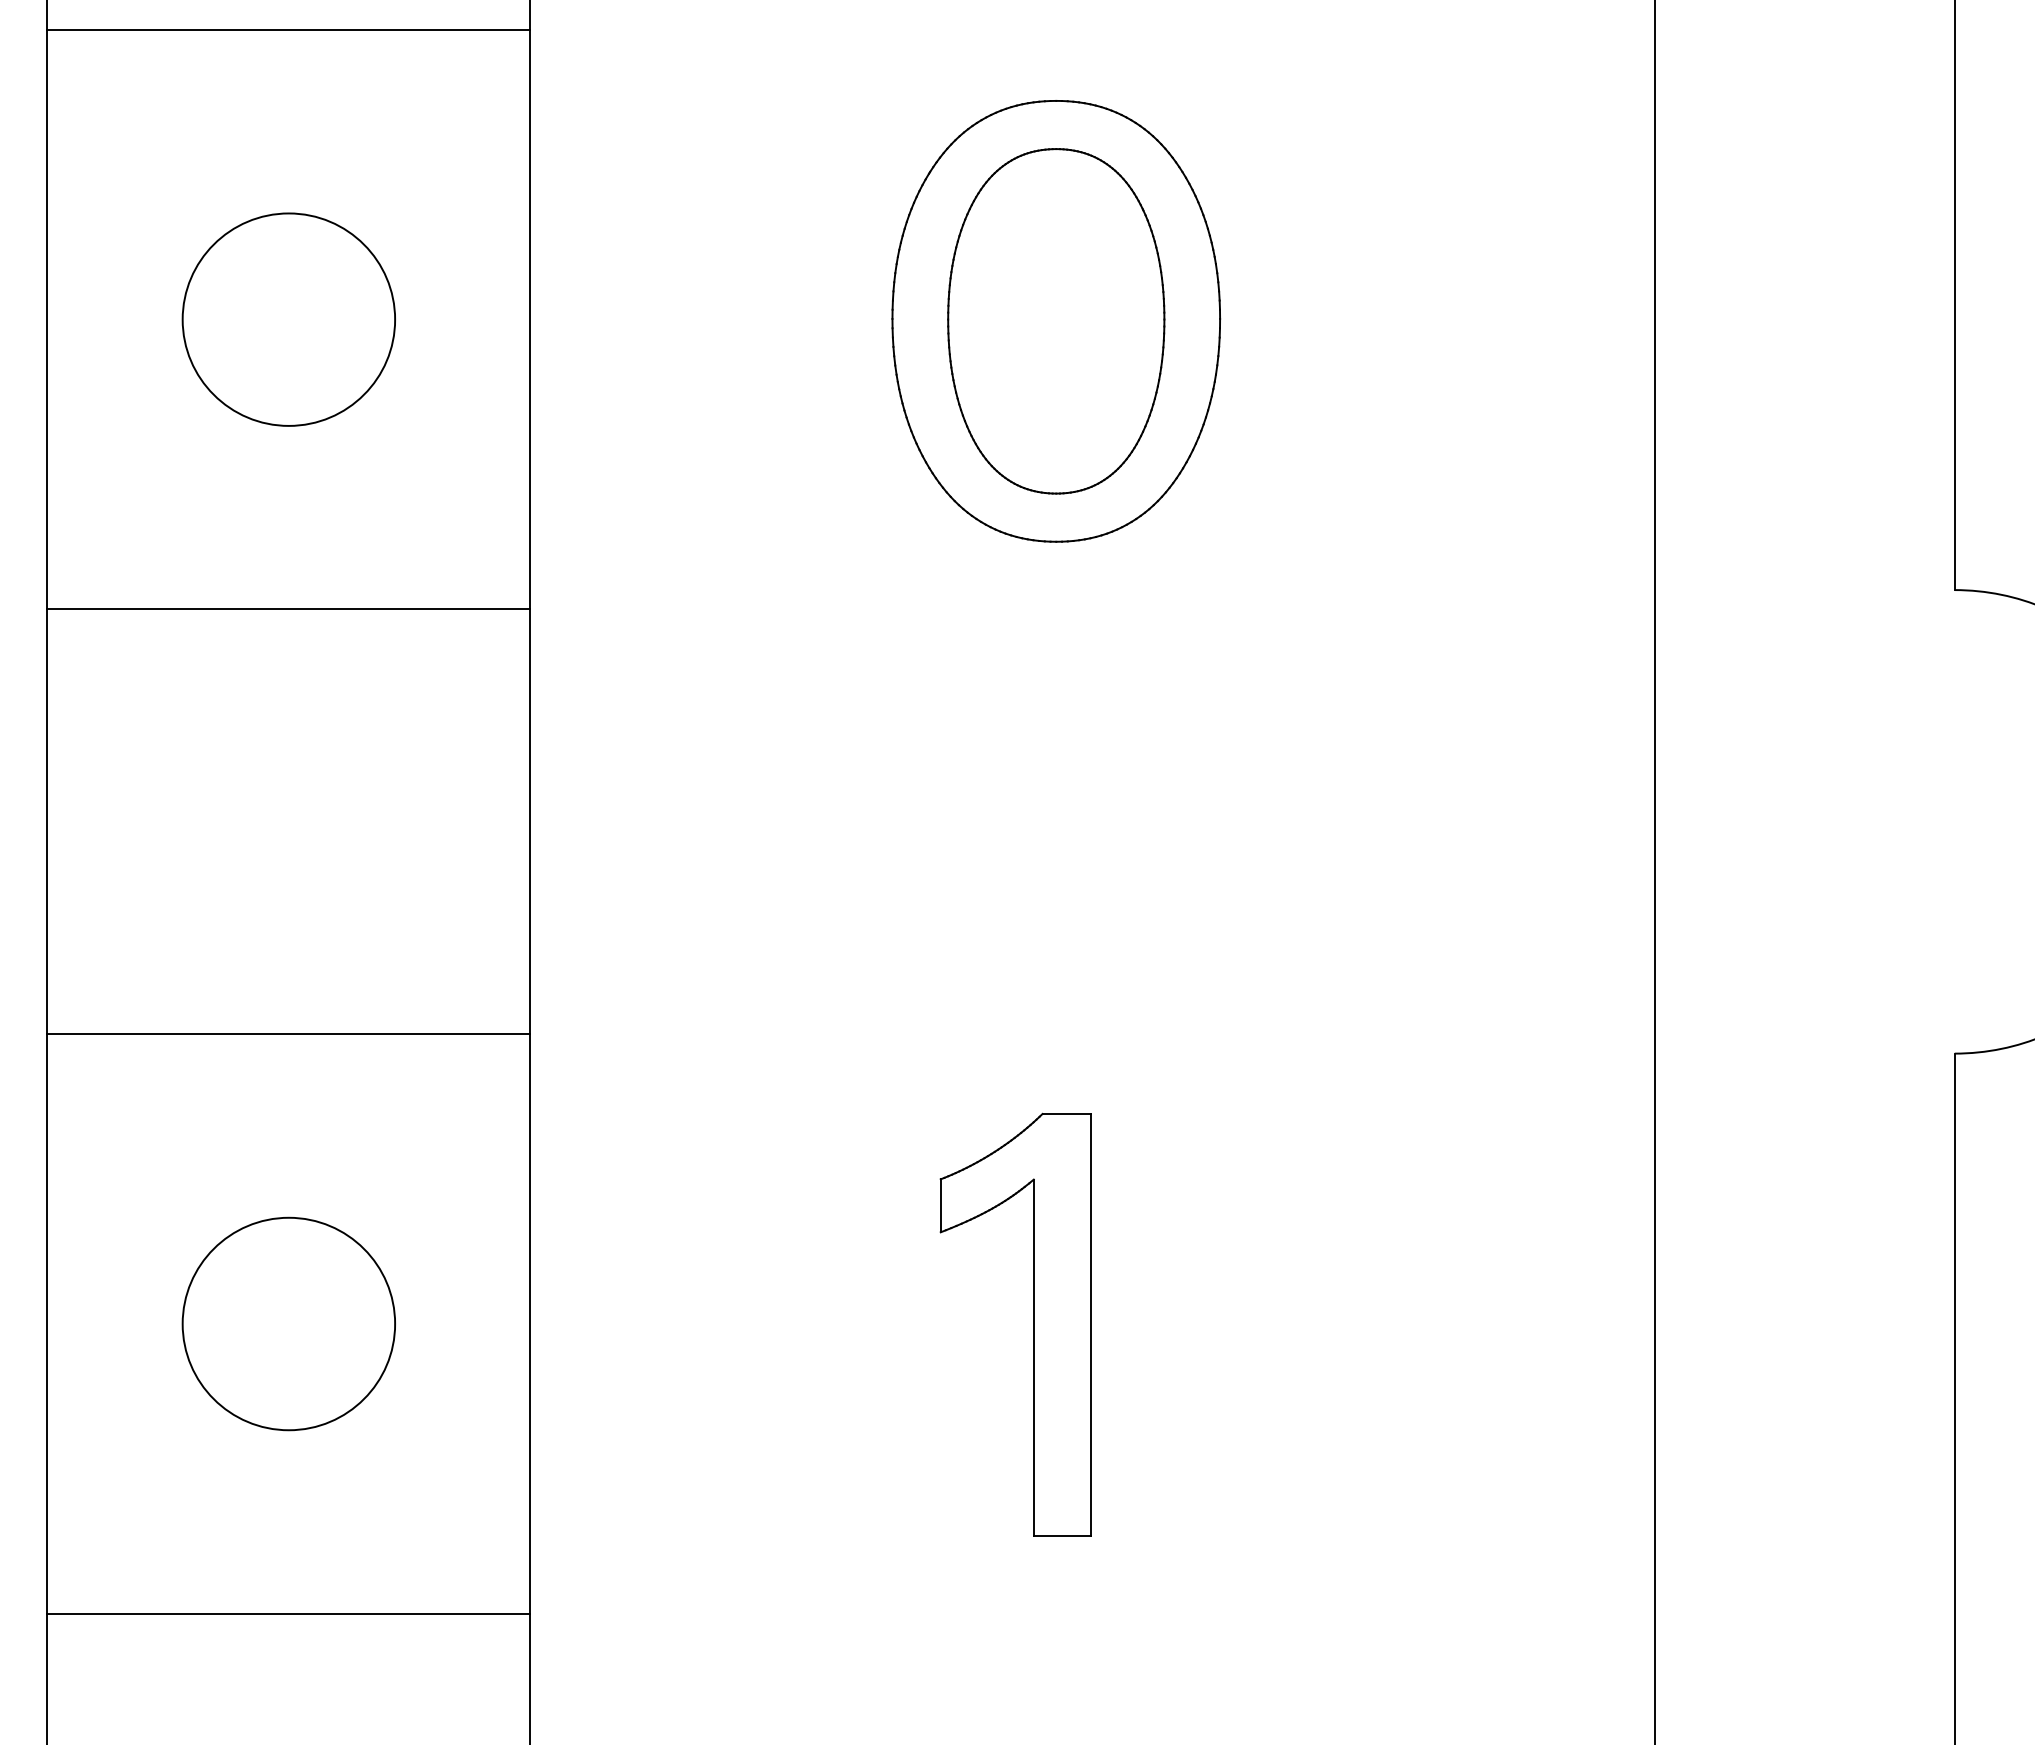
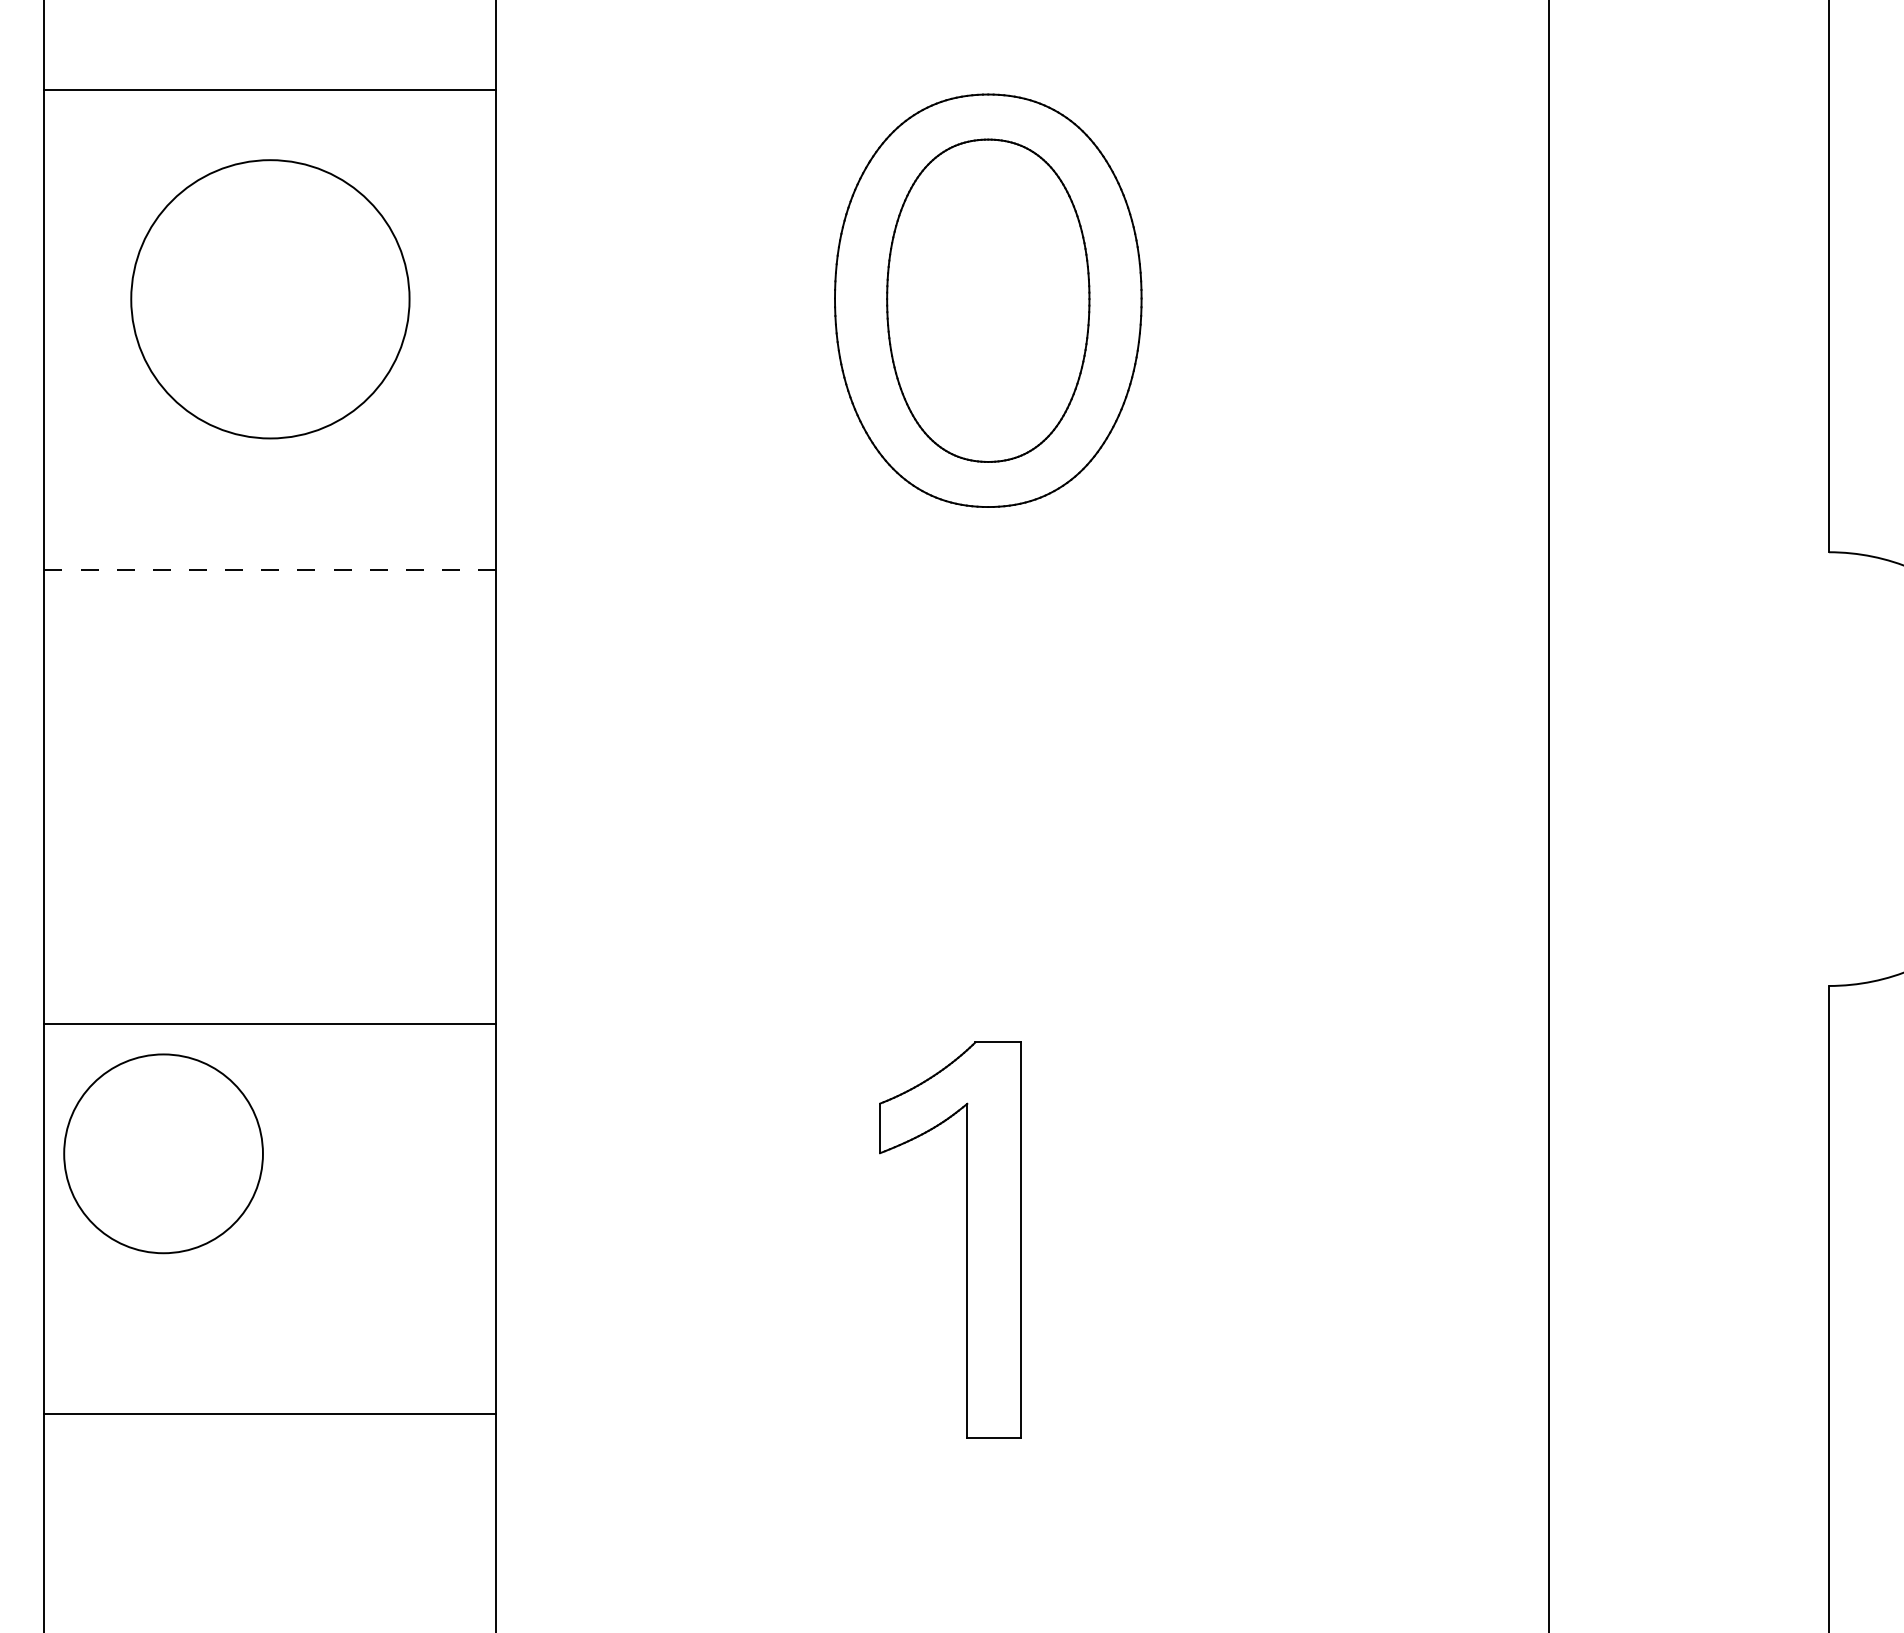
line: (288, 29) -> (269, 89), moved
circle: (288, 319) -> (269, 299), size x1.4
line: (289, 609) -> (270, 570), solid -> dashed
line: (288, 1034) -> (269, 1024), moved
circle: (288, 1323) -> (163, 1153), moved
line: (288, 1613) -> (269, 1413), moved

